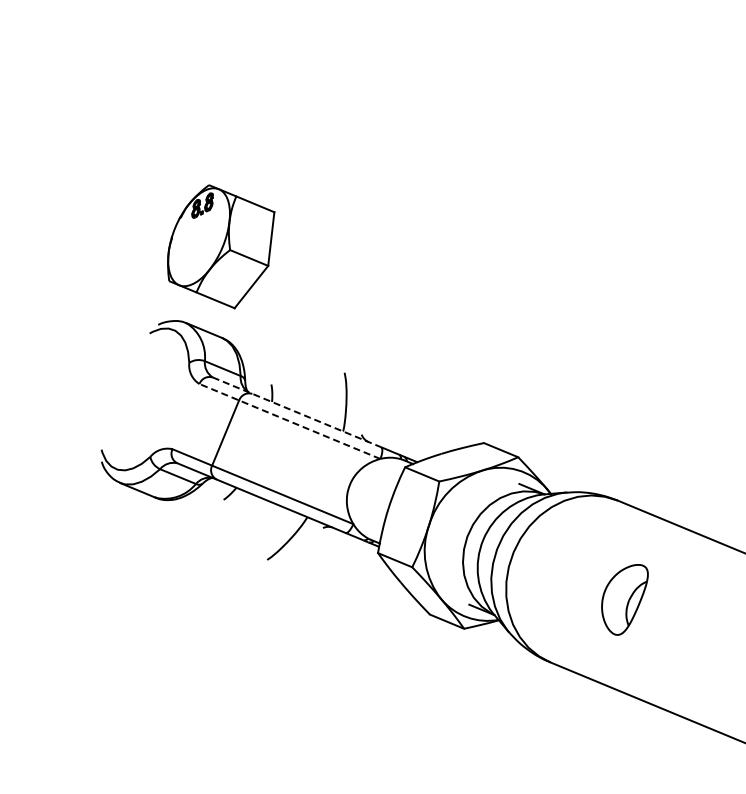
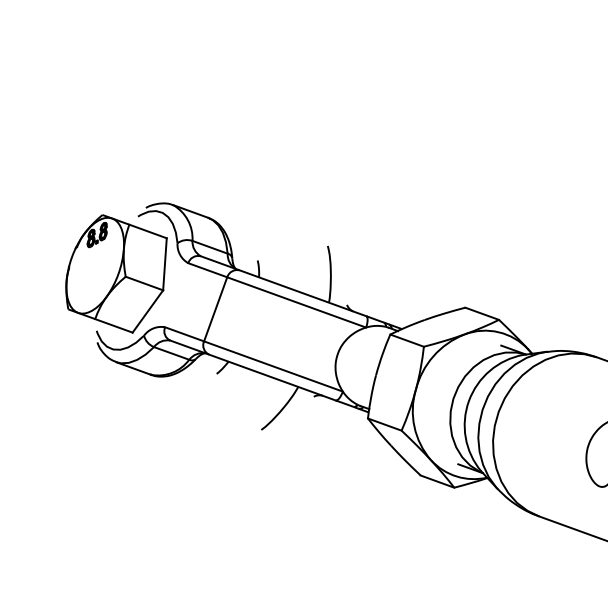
part: (221, 246) -> (117, 273), moved
line: (297, 412) -> (284, 286), dashed -> solid
line: (289, 421) -> (276, 295), dashed -> solid

